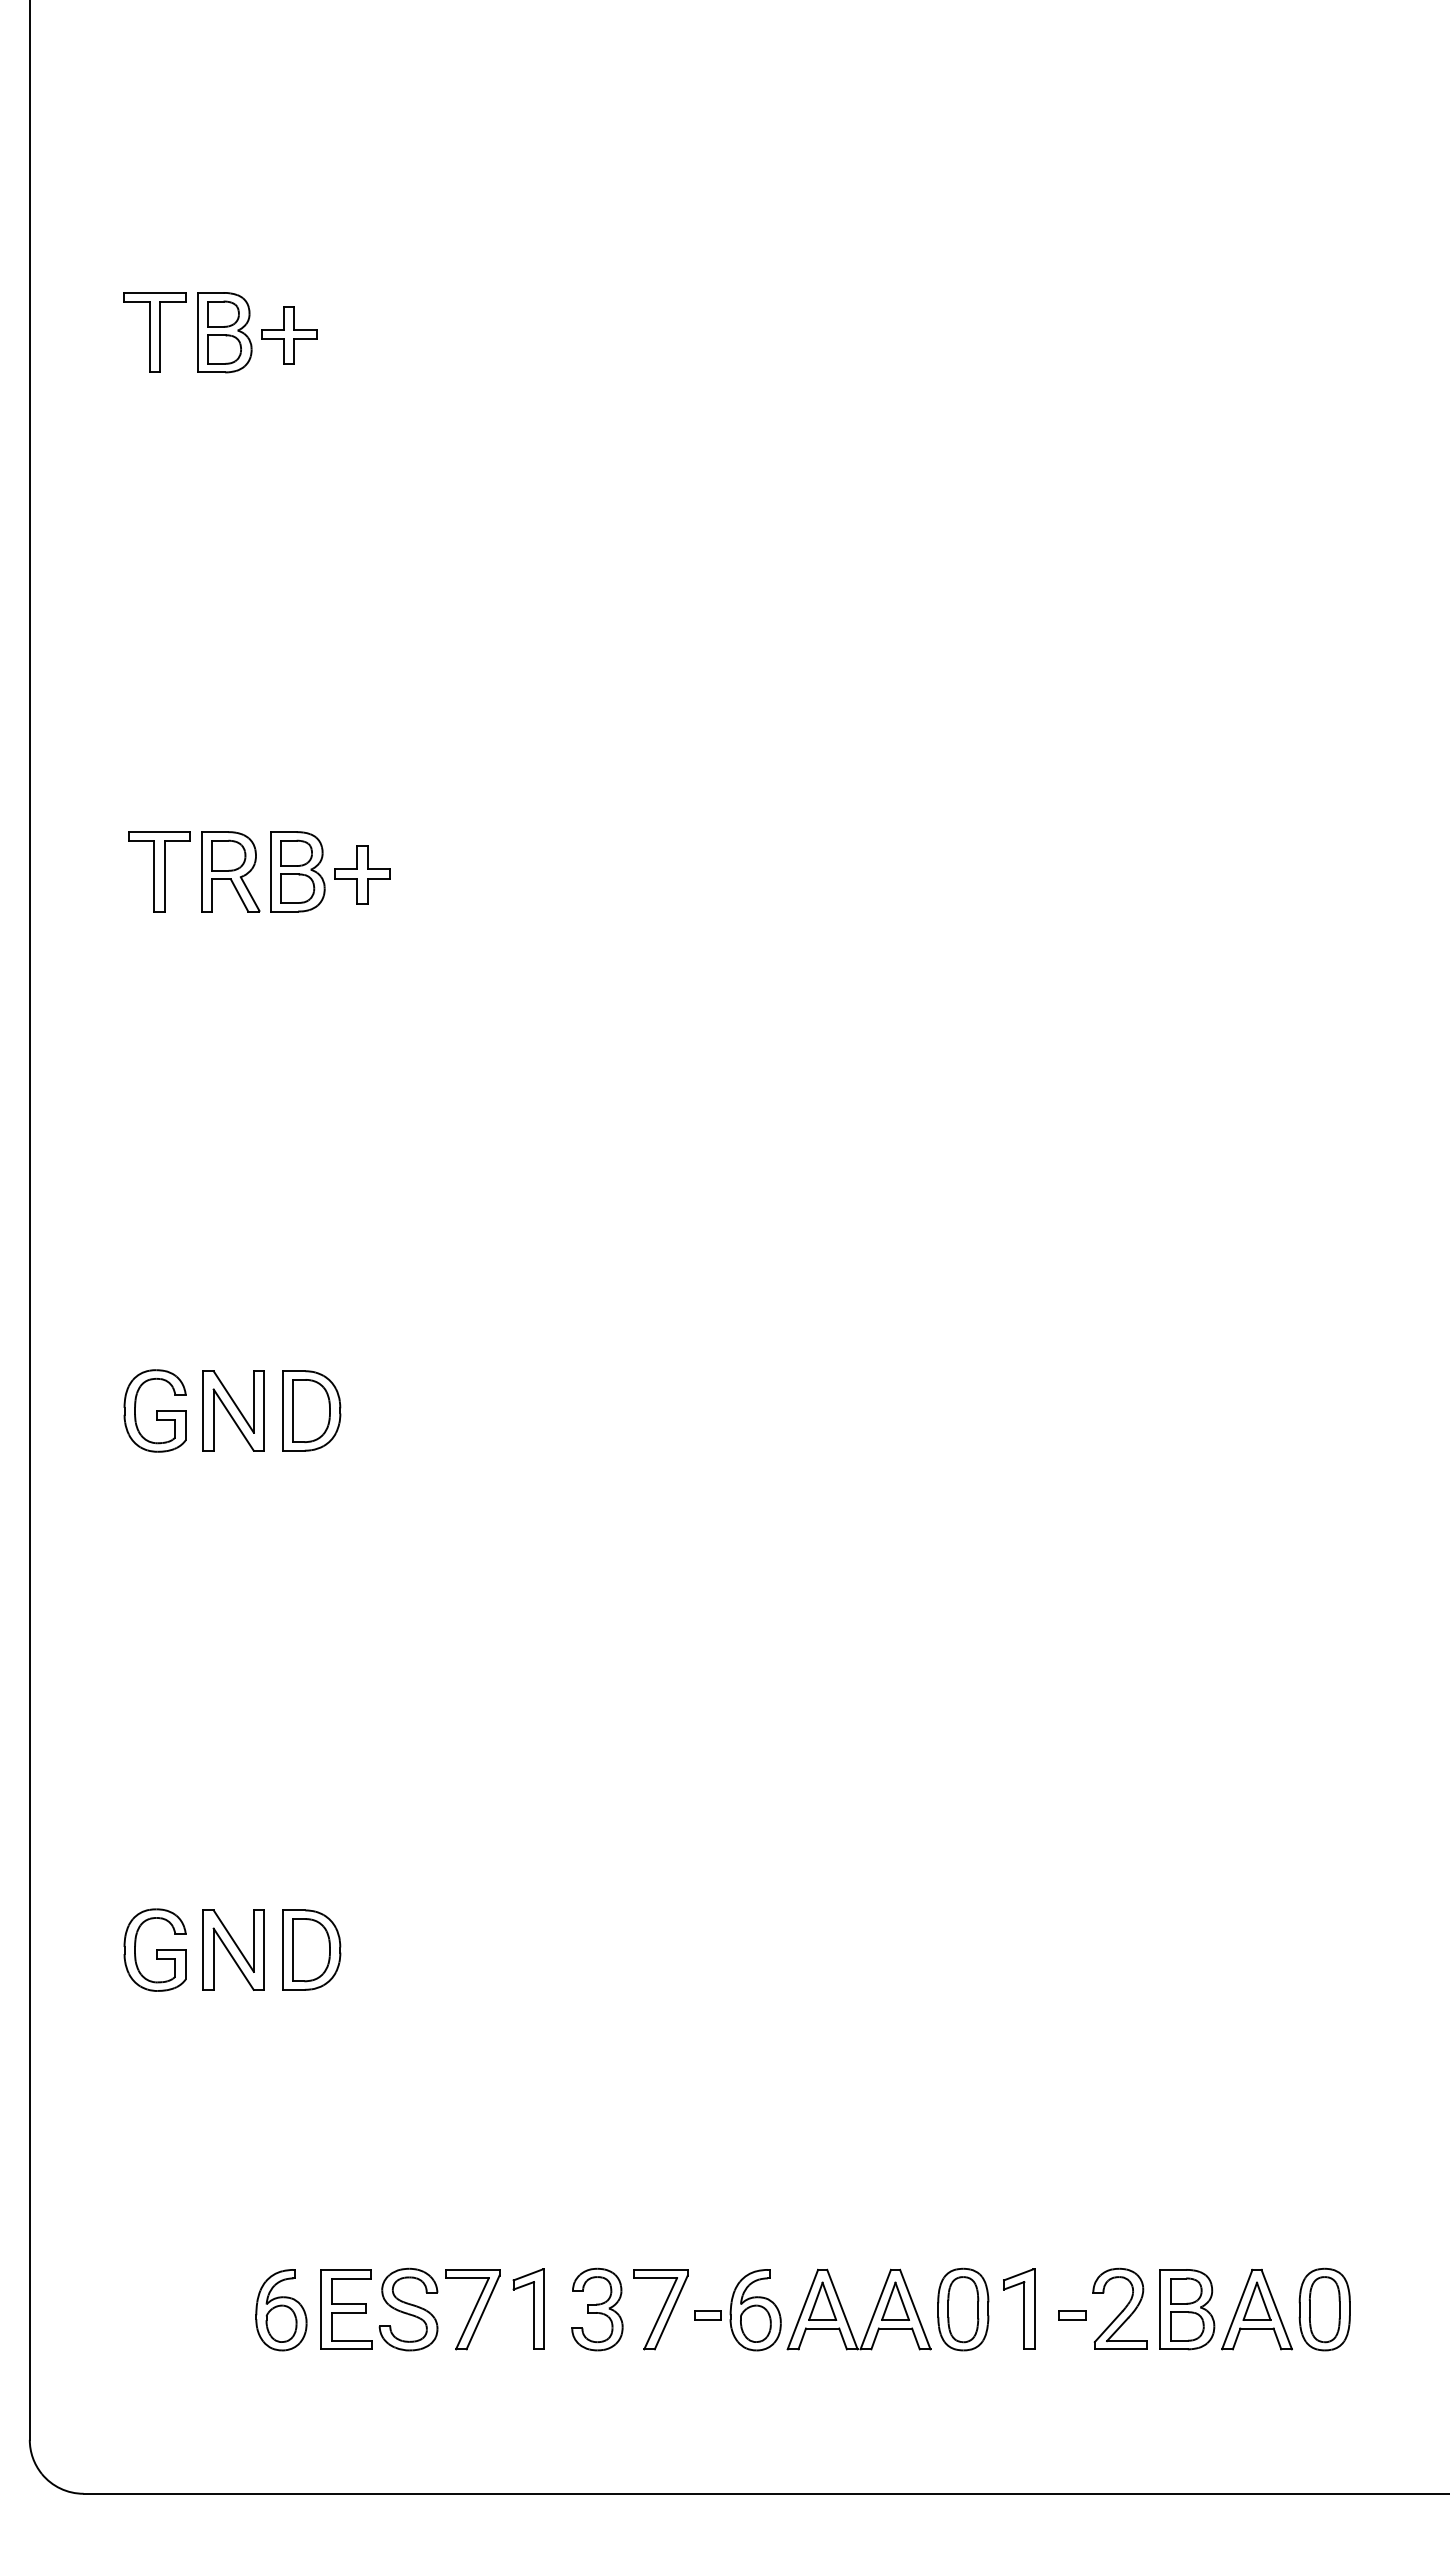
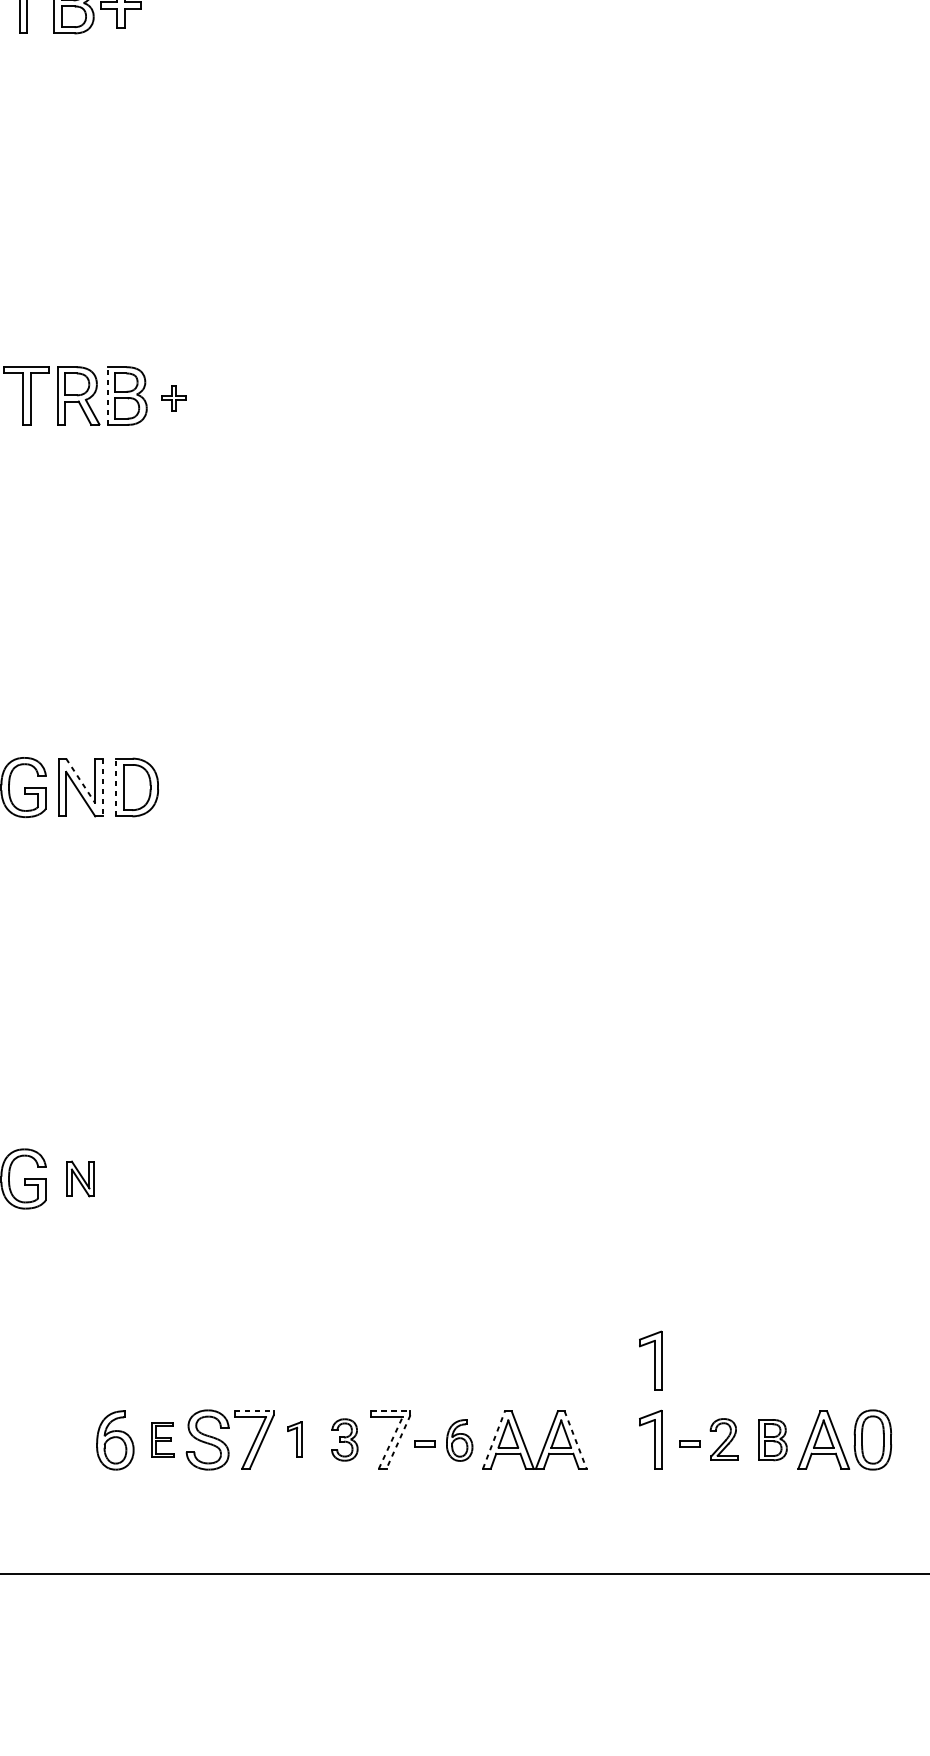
line: (270, 871) -> (107, 395), solid -> dashed
part: (362, 874) -> (174, 397), size x0.6
line: (233, 1402) -> (80, 781), solid -> dashed
line: (264, 1411) -> (103, 787), solid -> dashed
line: (282, 1411) -> (116, 787), solid -> dashed
part: (233, 1949) -> (80, 1178), size x0.6
part: (311, 1949) -> (137, 1178), removed
part: (1019, 2199) -> (651, 1360), added
line: (472, 2269) -> (254, 1410), solid -> dashed
line: (660, 2269) -> (390, 1410), solid -> dashed
part: (528, 2308) -> (294, 1439), size x0.6
part: (1119, 2308) -> (723, 1439), size x0.7
part: (346, 2309) -> (162, 1439), size x0.6
part: (597, 2309) -> (344, 1439), size x0.7
line: (802, 2309) -> (493, 1439), solid -> dashed
line: (915, 2309) -> (575, 1439), solid -> dashed
part: (963, 2309) -> (610, 1439), removed
part: (1187, 2309) -> (773, 1439), size x0.7
part: (755, 2310) -> (459, 1440), size x0.7
line: (671, 2312) -> (398, 1442), solid -> dashed
line: (660, 2313) -> (390, 1442), solid -> dashed

